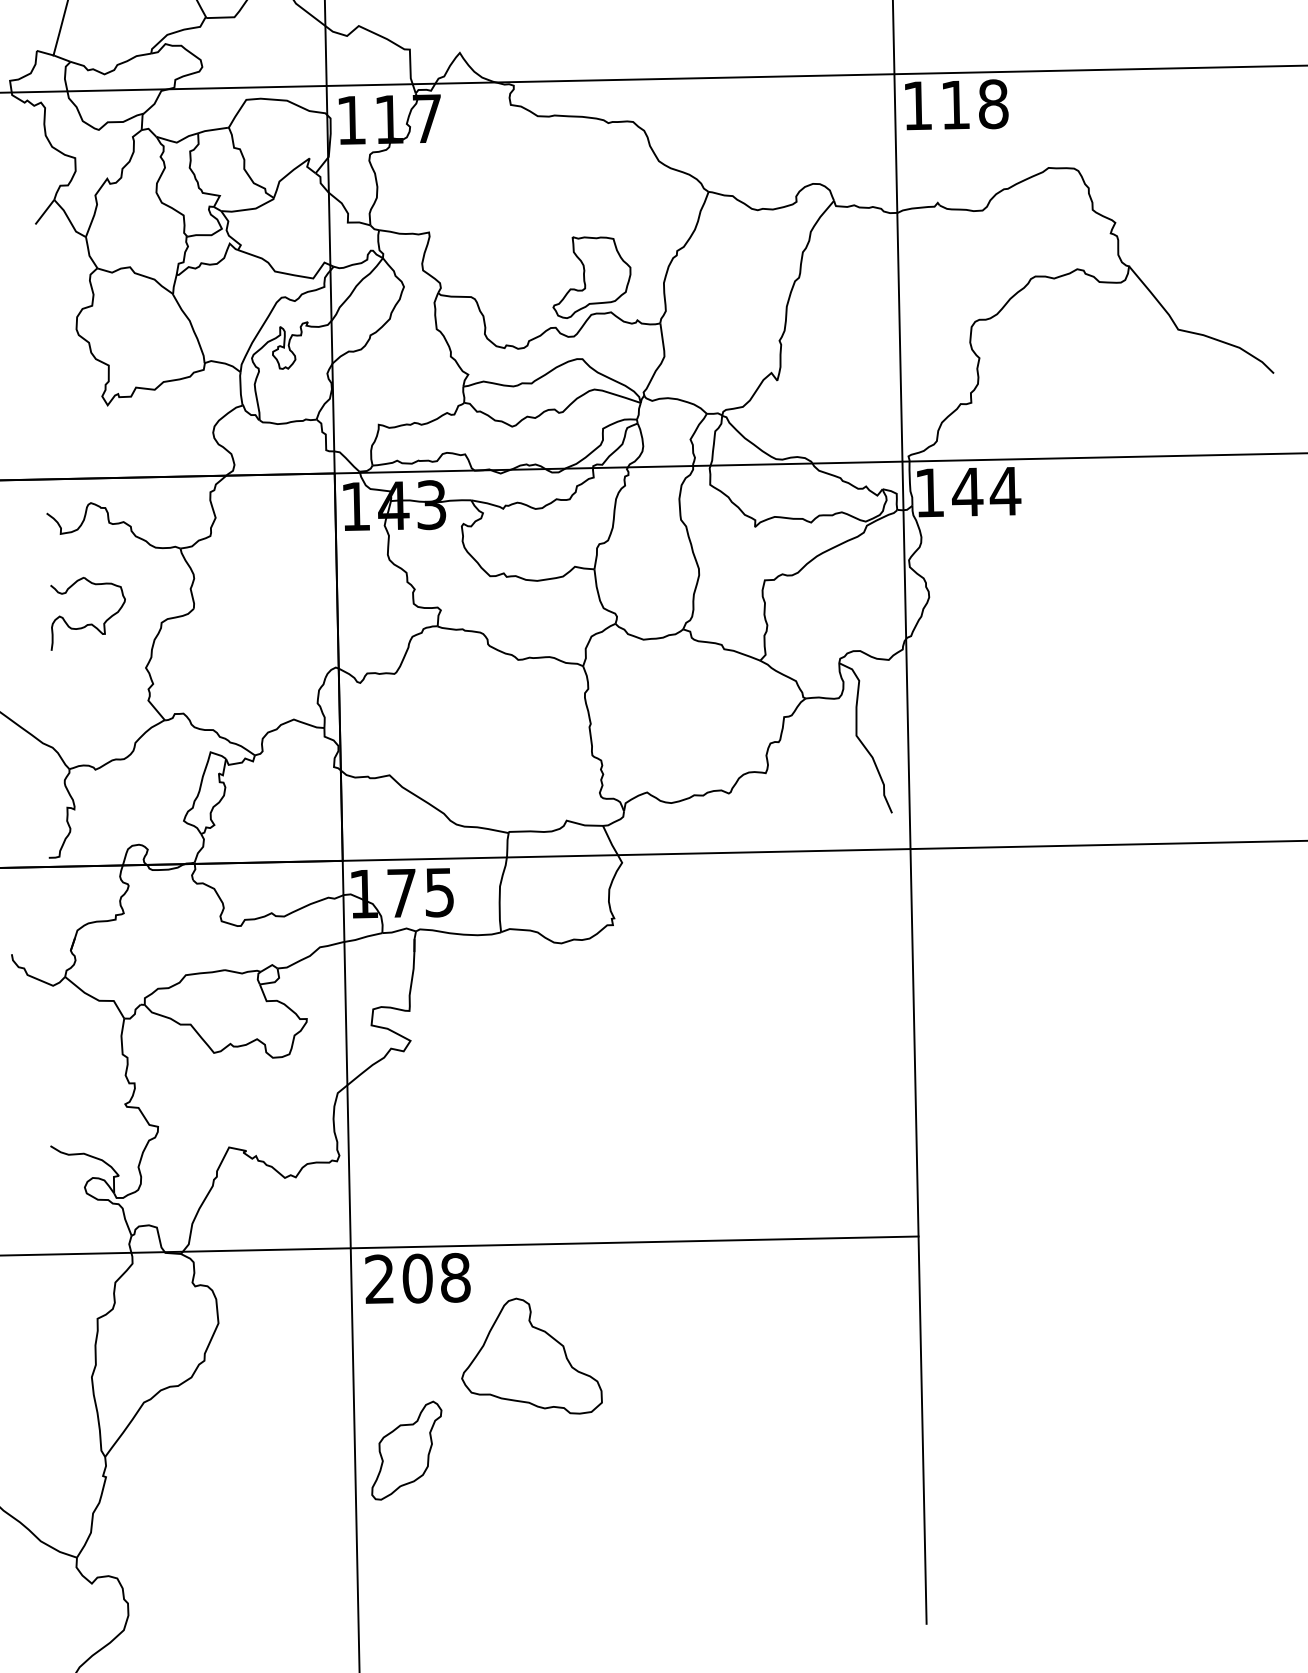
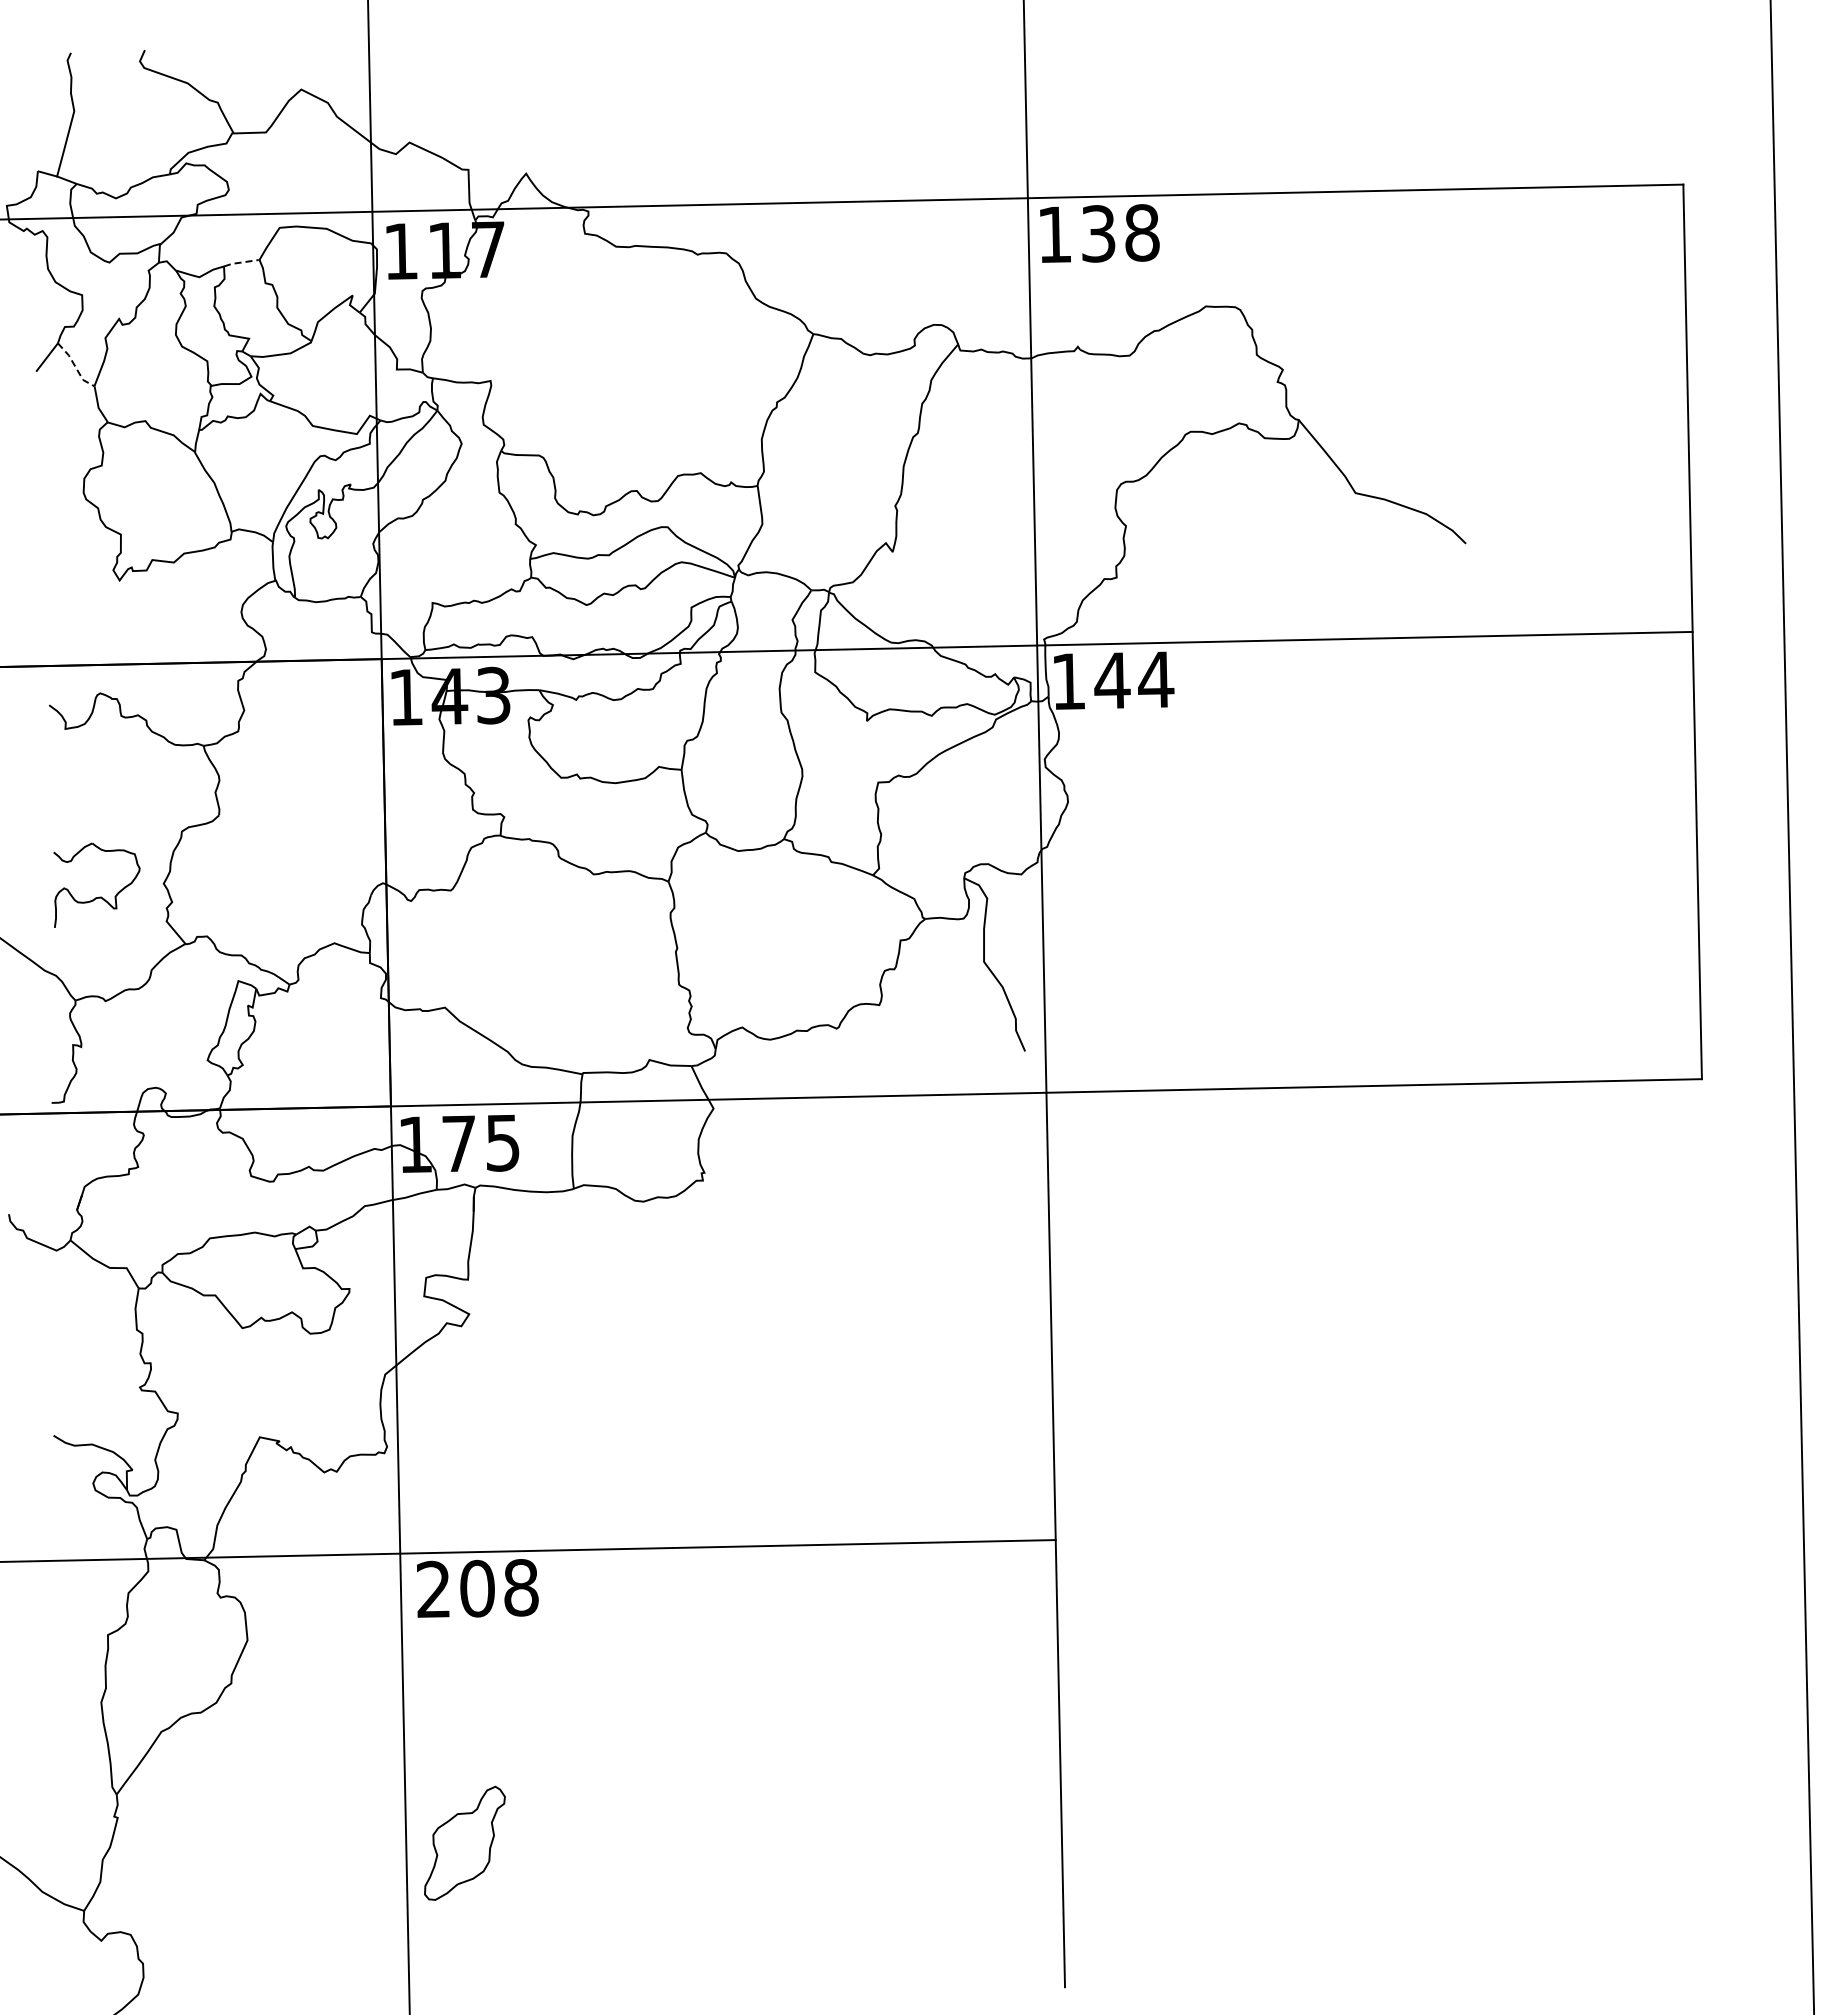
text: (955, 104) -> (1098, 233), 118 -> 138
line: (212, 129) -> (240, 262), solid -> dashed
line: (69, 219) -> (75, 366), solid -> dashed
part: (591, 277) -> (678, 432), removed
part: (90, 623) -> (99, 896), moved
part: (532, 1355) -> (609, 1677), removed
part: (406, 1449) -> (464, 1842), moved

